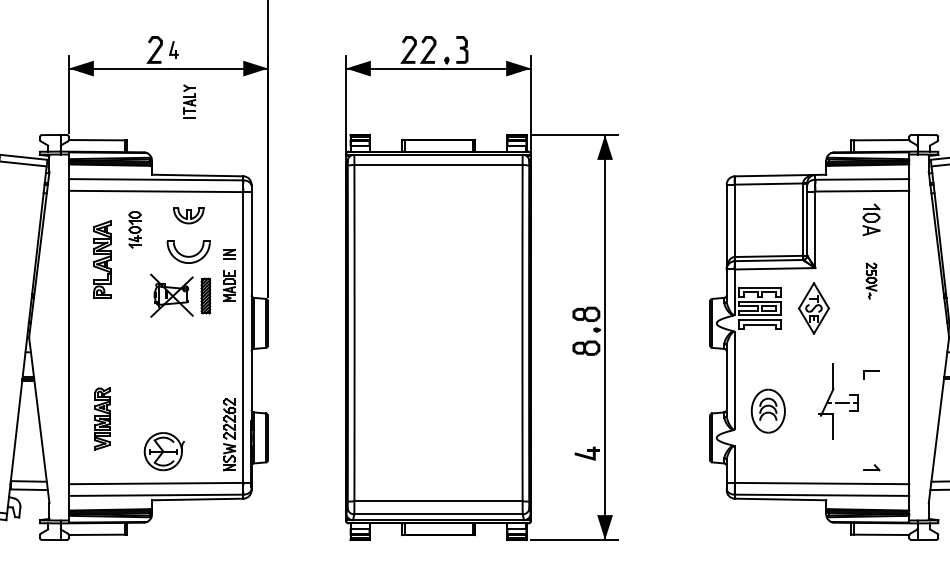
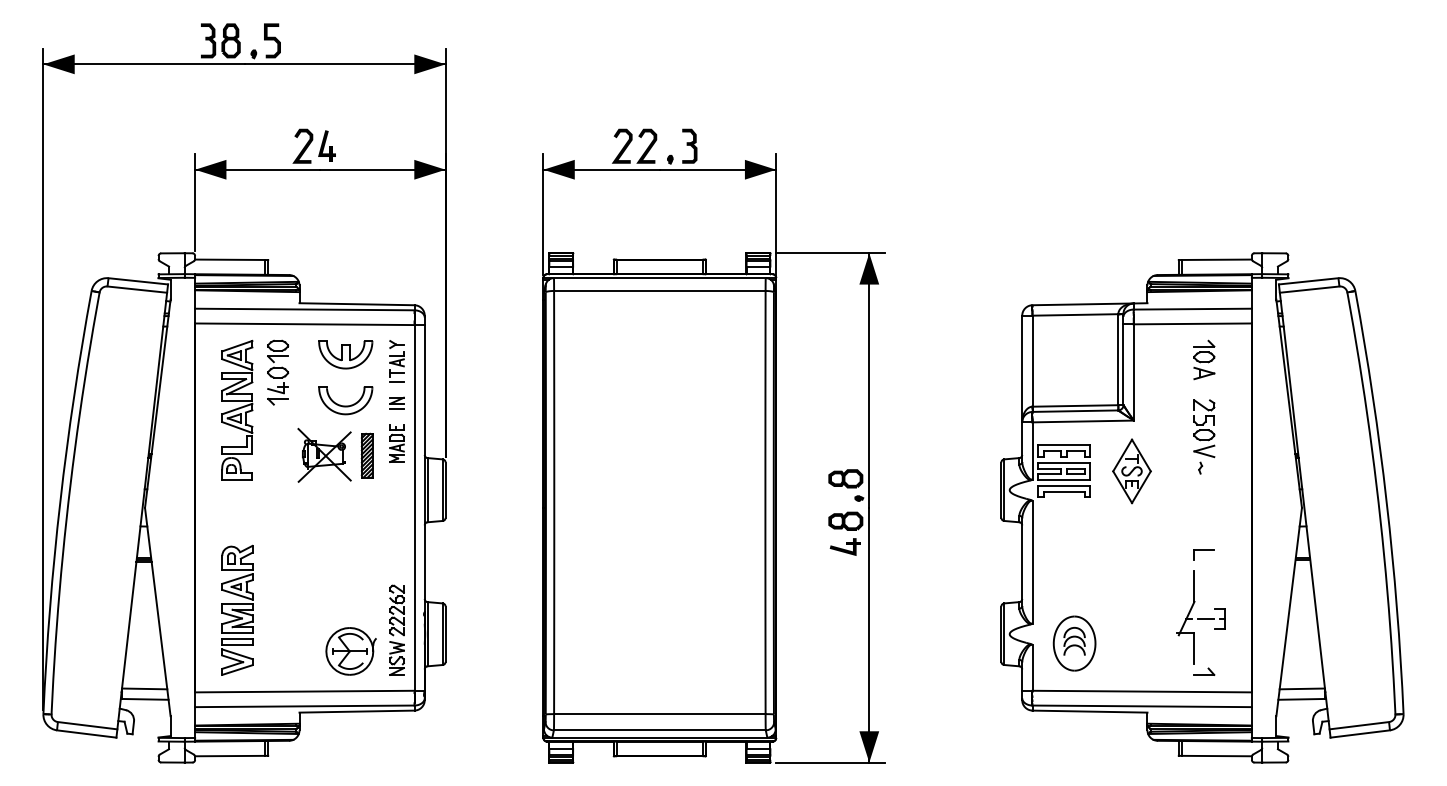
part: (173, 49) -> (326, 145), size x1.43
part: (189, 101) -> (396, 361), moved
part: (188, 215) -> (345, 354), size x1.43
part: (135, 229) -> (278, 372), size x1.43
part: (102, 259) -> (237, 409), size x1.43
part: (871, 280) -> (1204, 436), size x1.67
part: (838, 401) -> (1200, 617), moved
part: (768, 411) -> (1074, 643), moved
part: (102, 418) -> (237, 609), size x1.67
part: (163, 451) -> (350, 651), moved
part: (586, 453) -> (844, 546), moved

